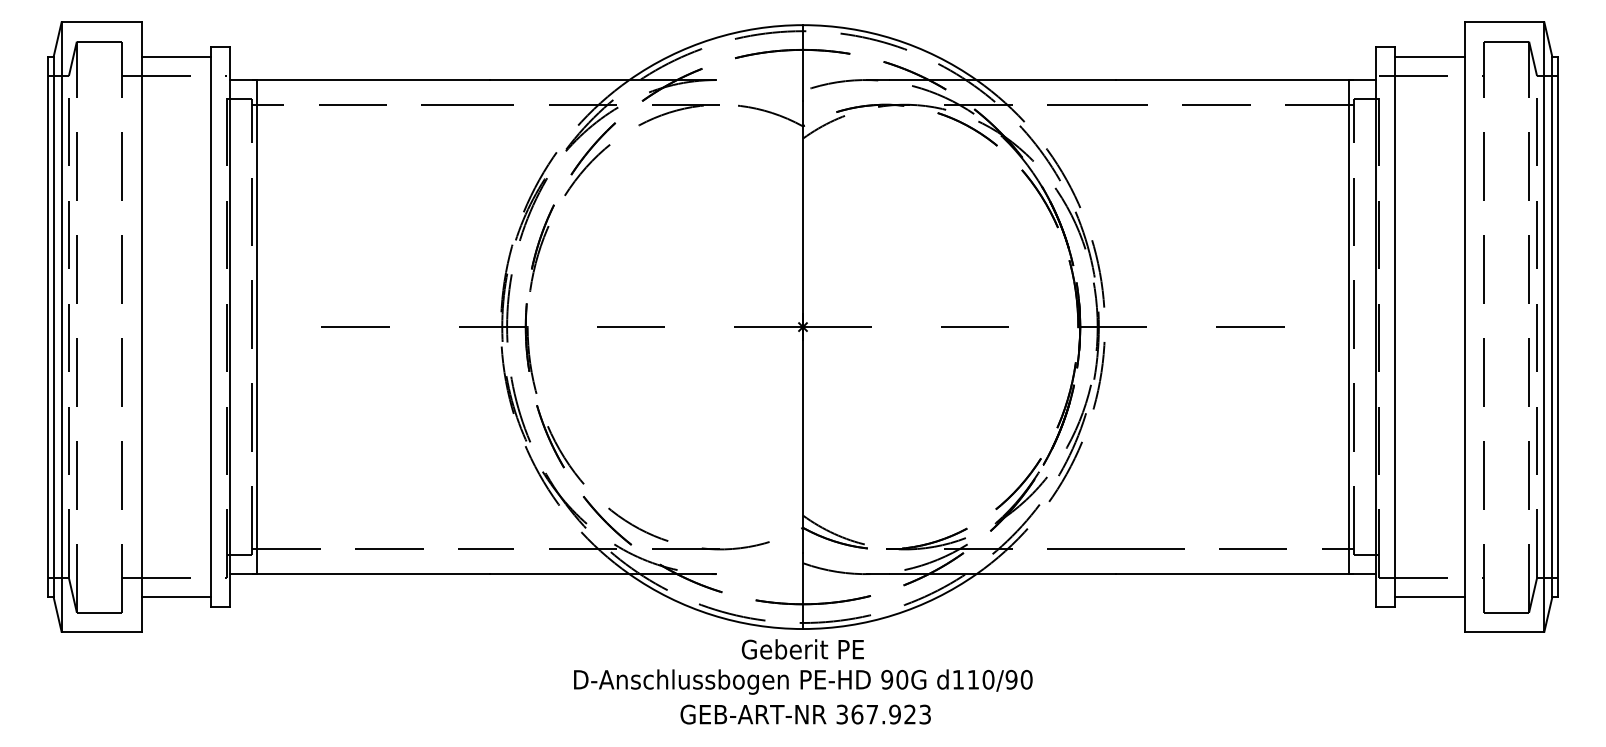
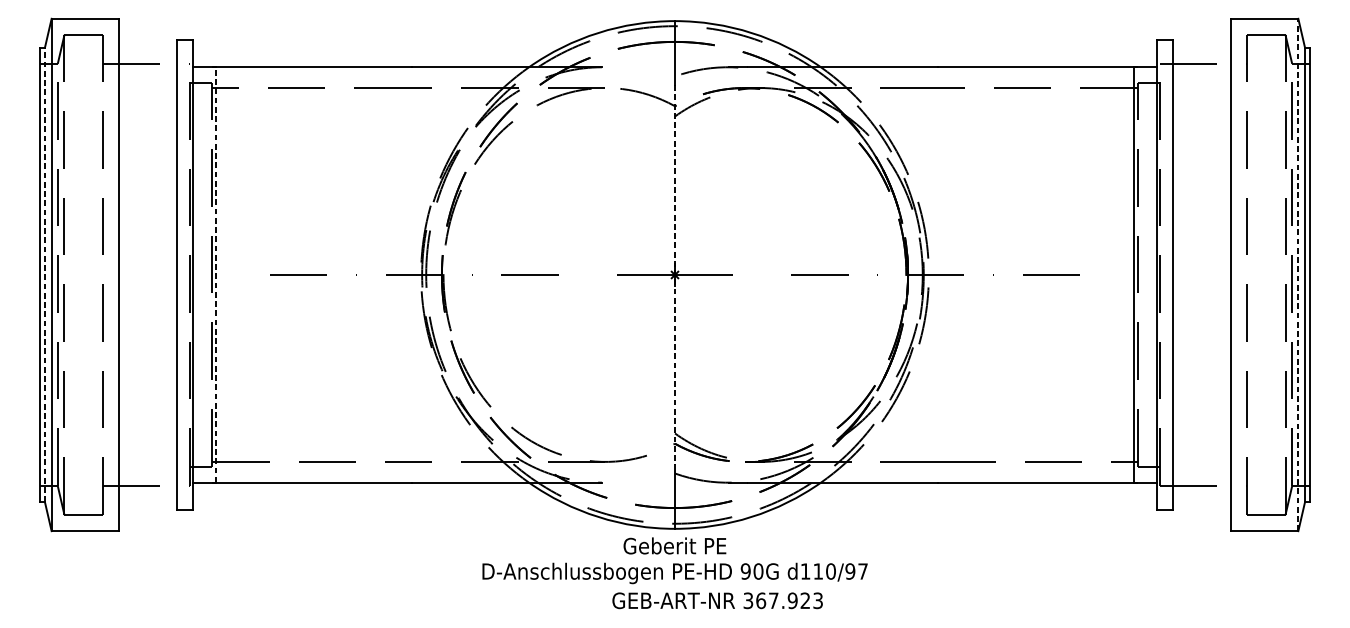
line: (176, 56) -> (148, 47), removed
line: (1429, 56) -> (1201, 47), removed
line: (53, 326) -> (44, 274), solid -> dashed
line: (256, 326) -> (215, 274), solid -> dashed
line: (803, 327) -> (675, 275), solid -> dashed
line: (1544, 327) -> (1298, 275), solid -> dashed
line: (176, 597) -> (148, 502), removed
line: (1429, 597) -> (1201, 502), removed
text: (1026, 679) -> (862, 571), d110/90 -> d110/97
text: (805, 714) -> (717, 600), moved

